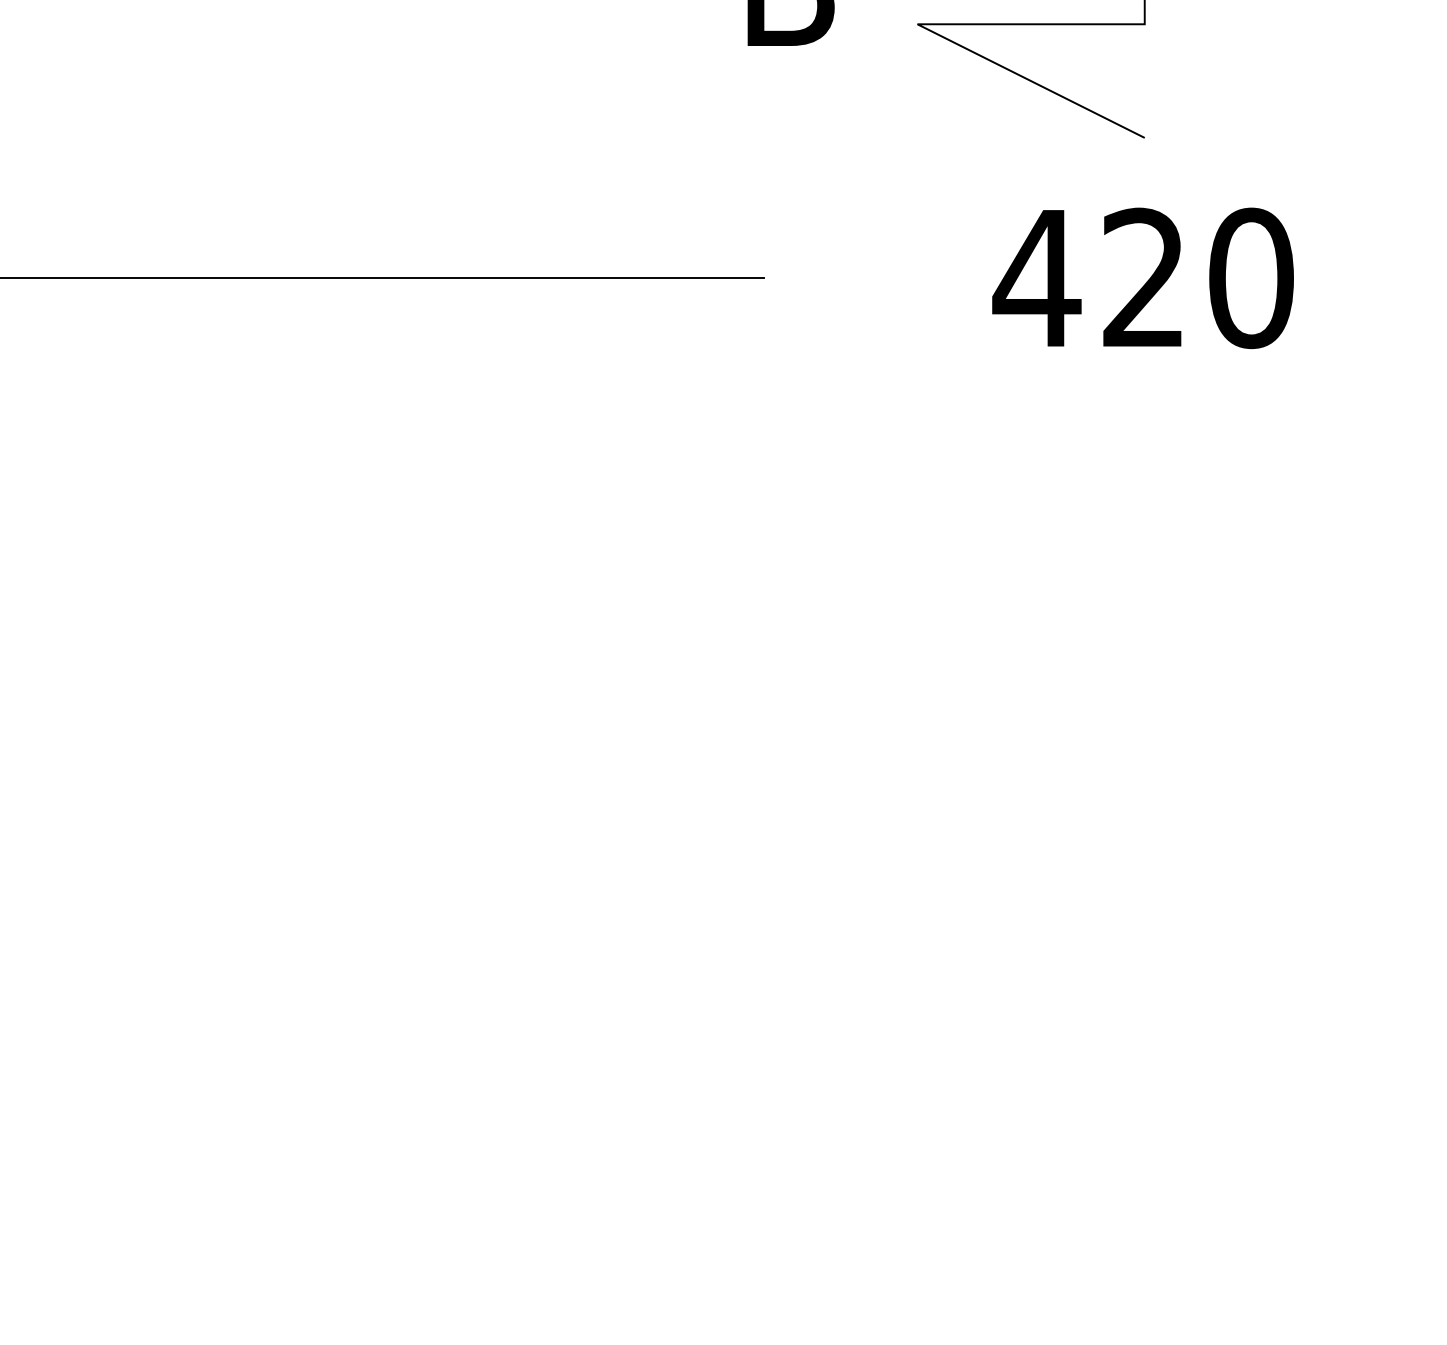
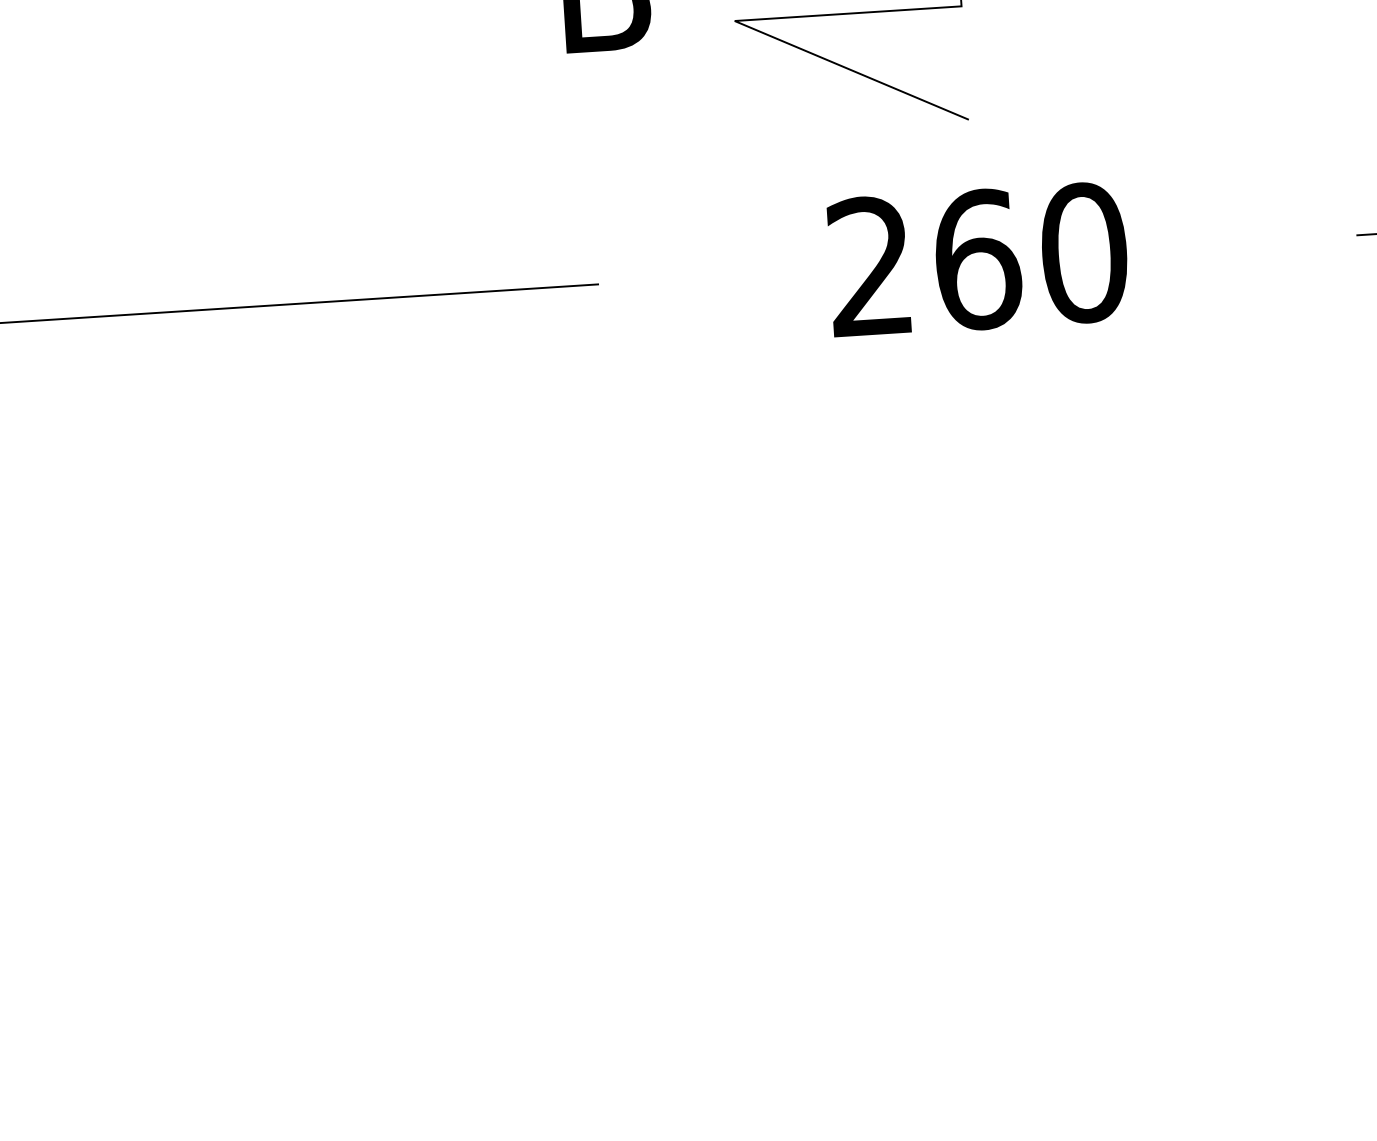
text: (1089, 278) -> (922, 263), 420 -> 260

